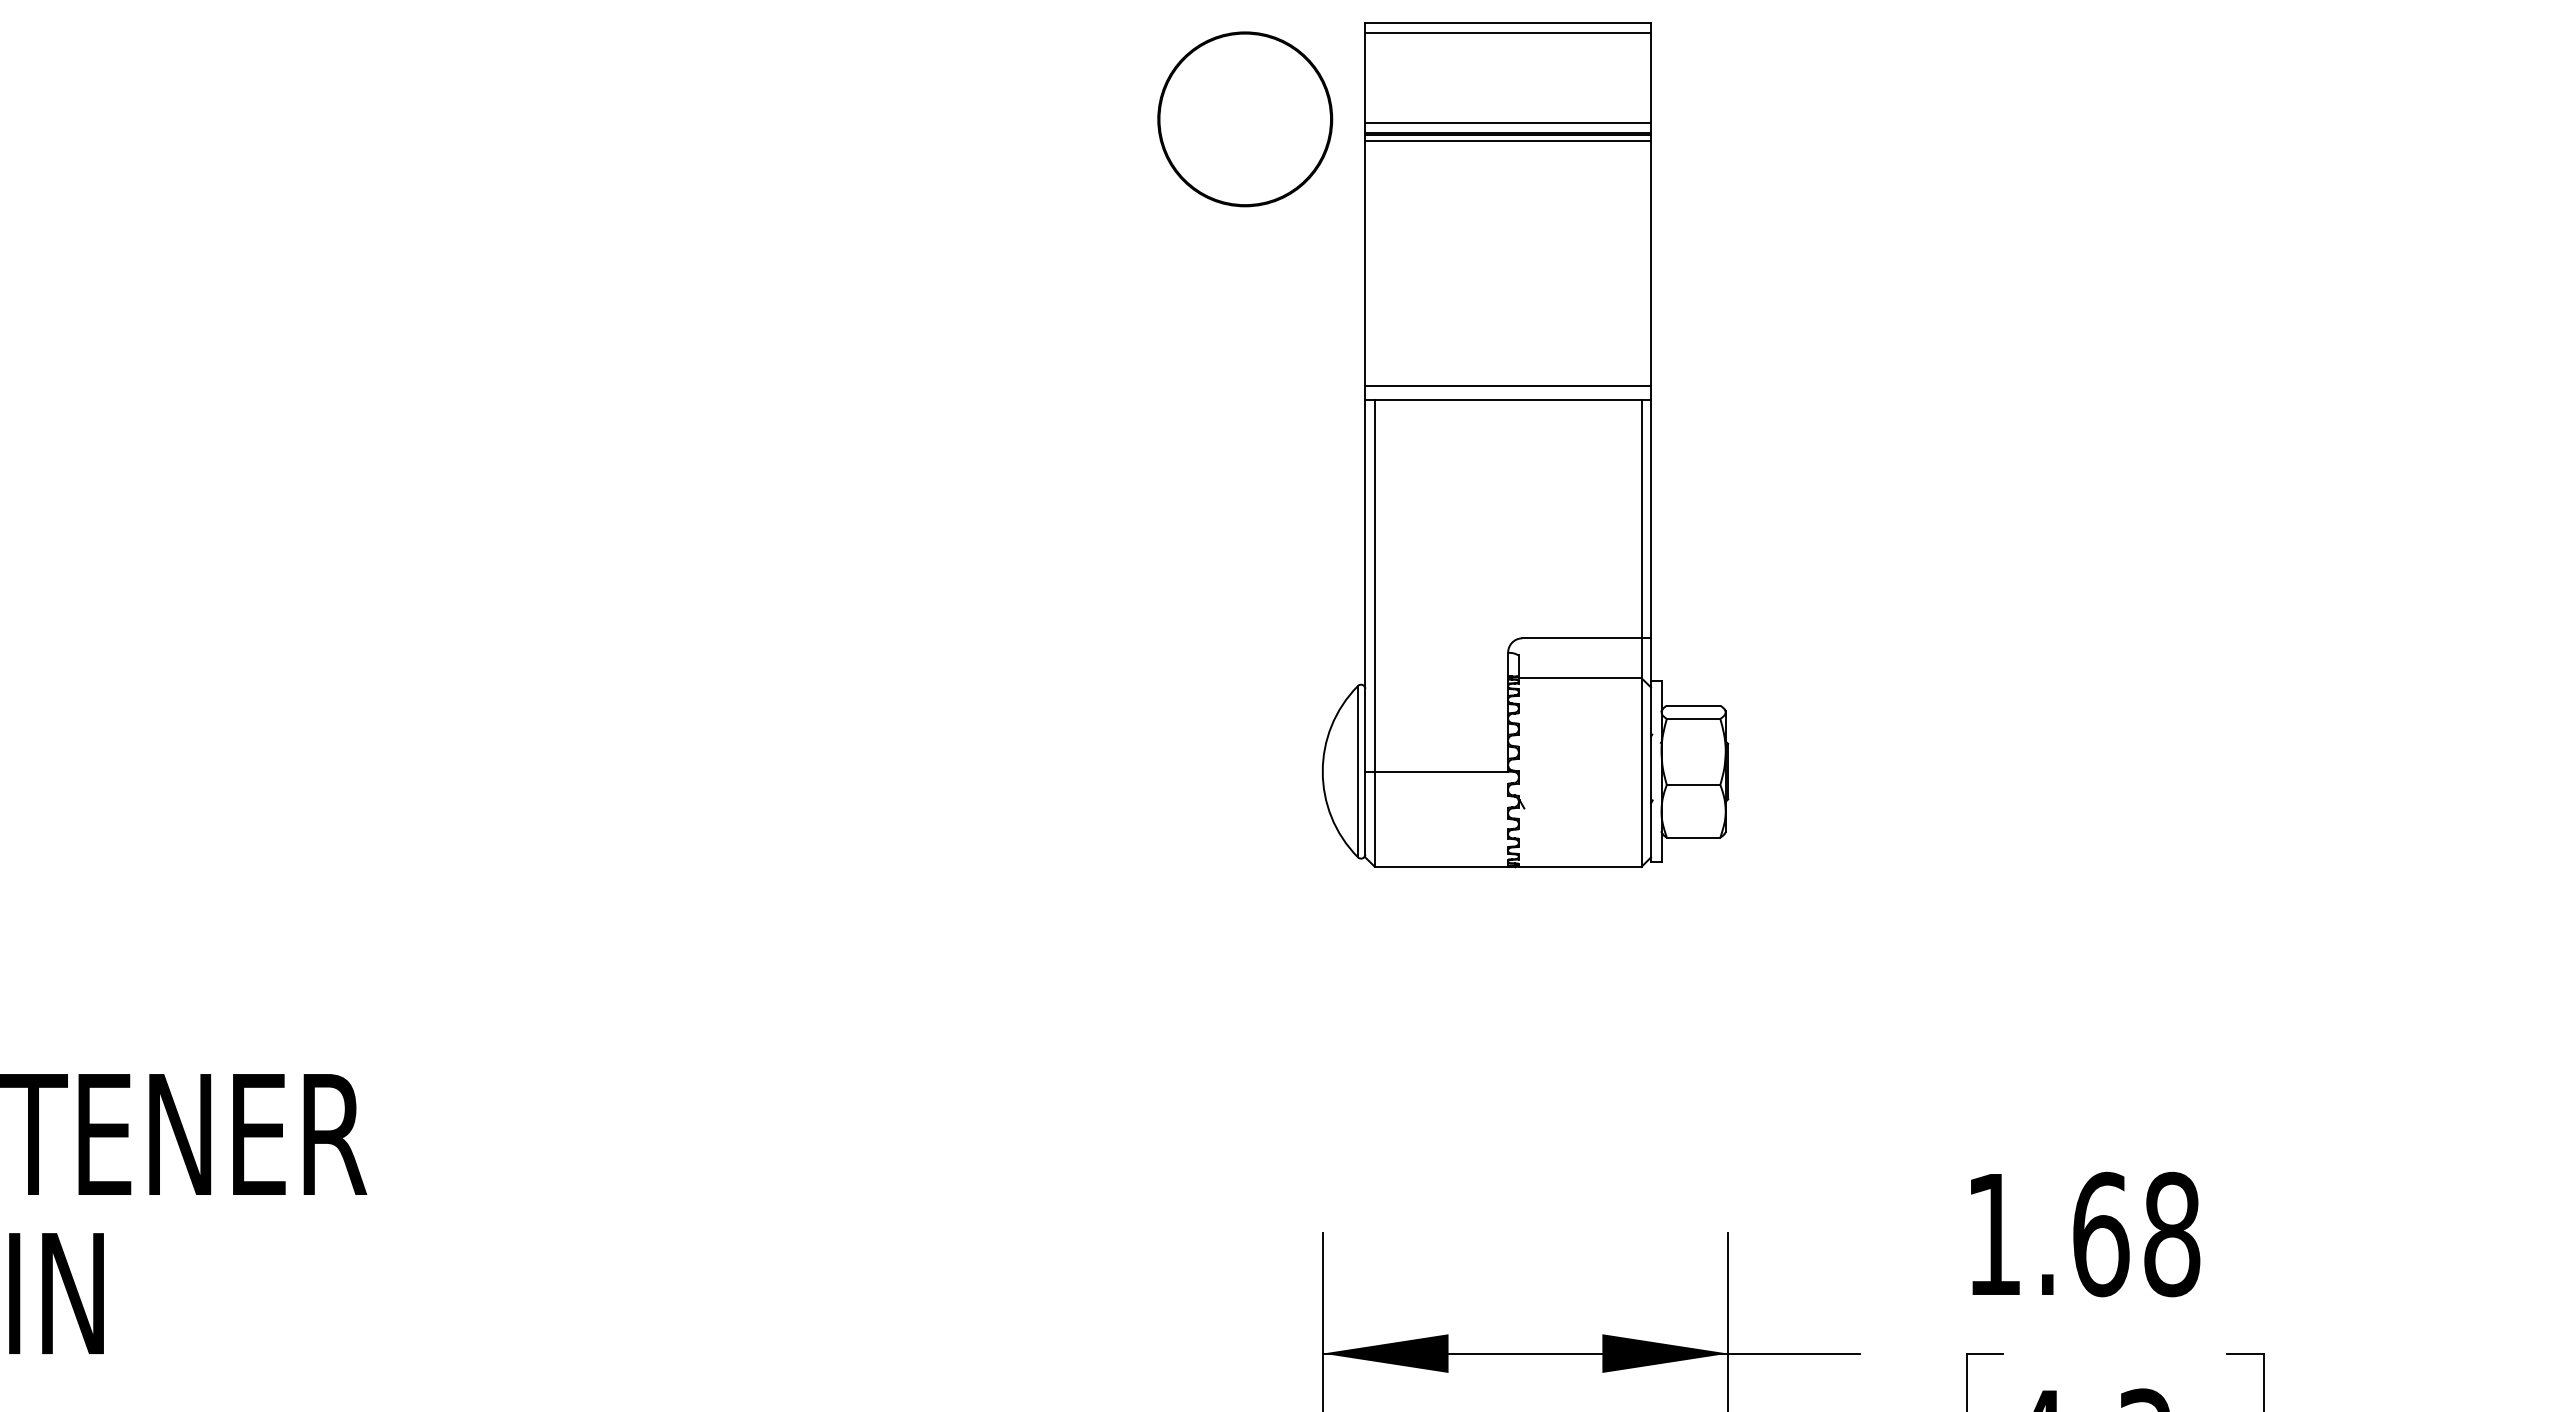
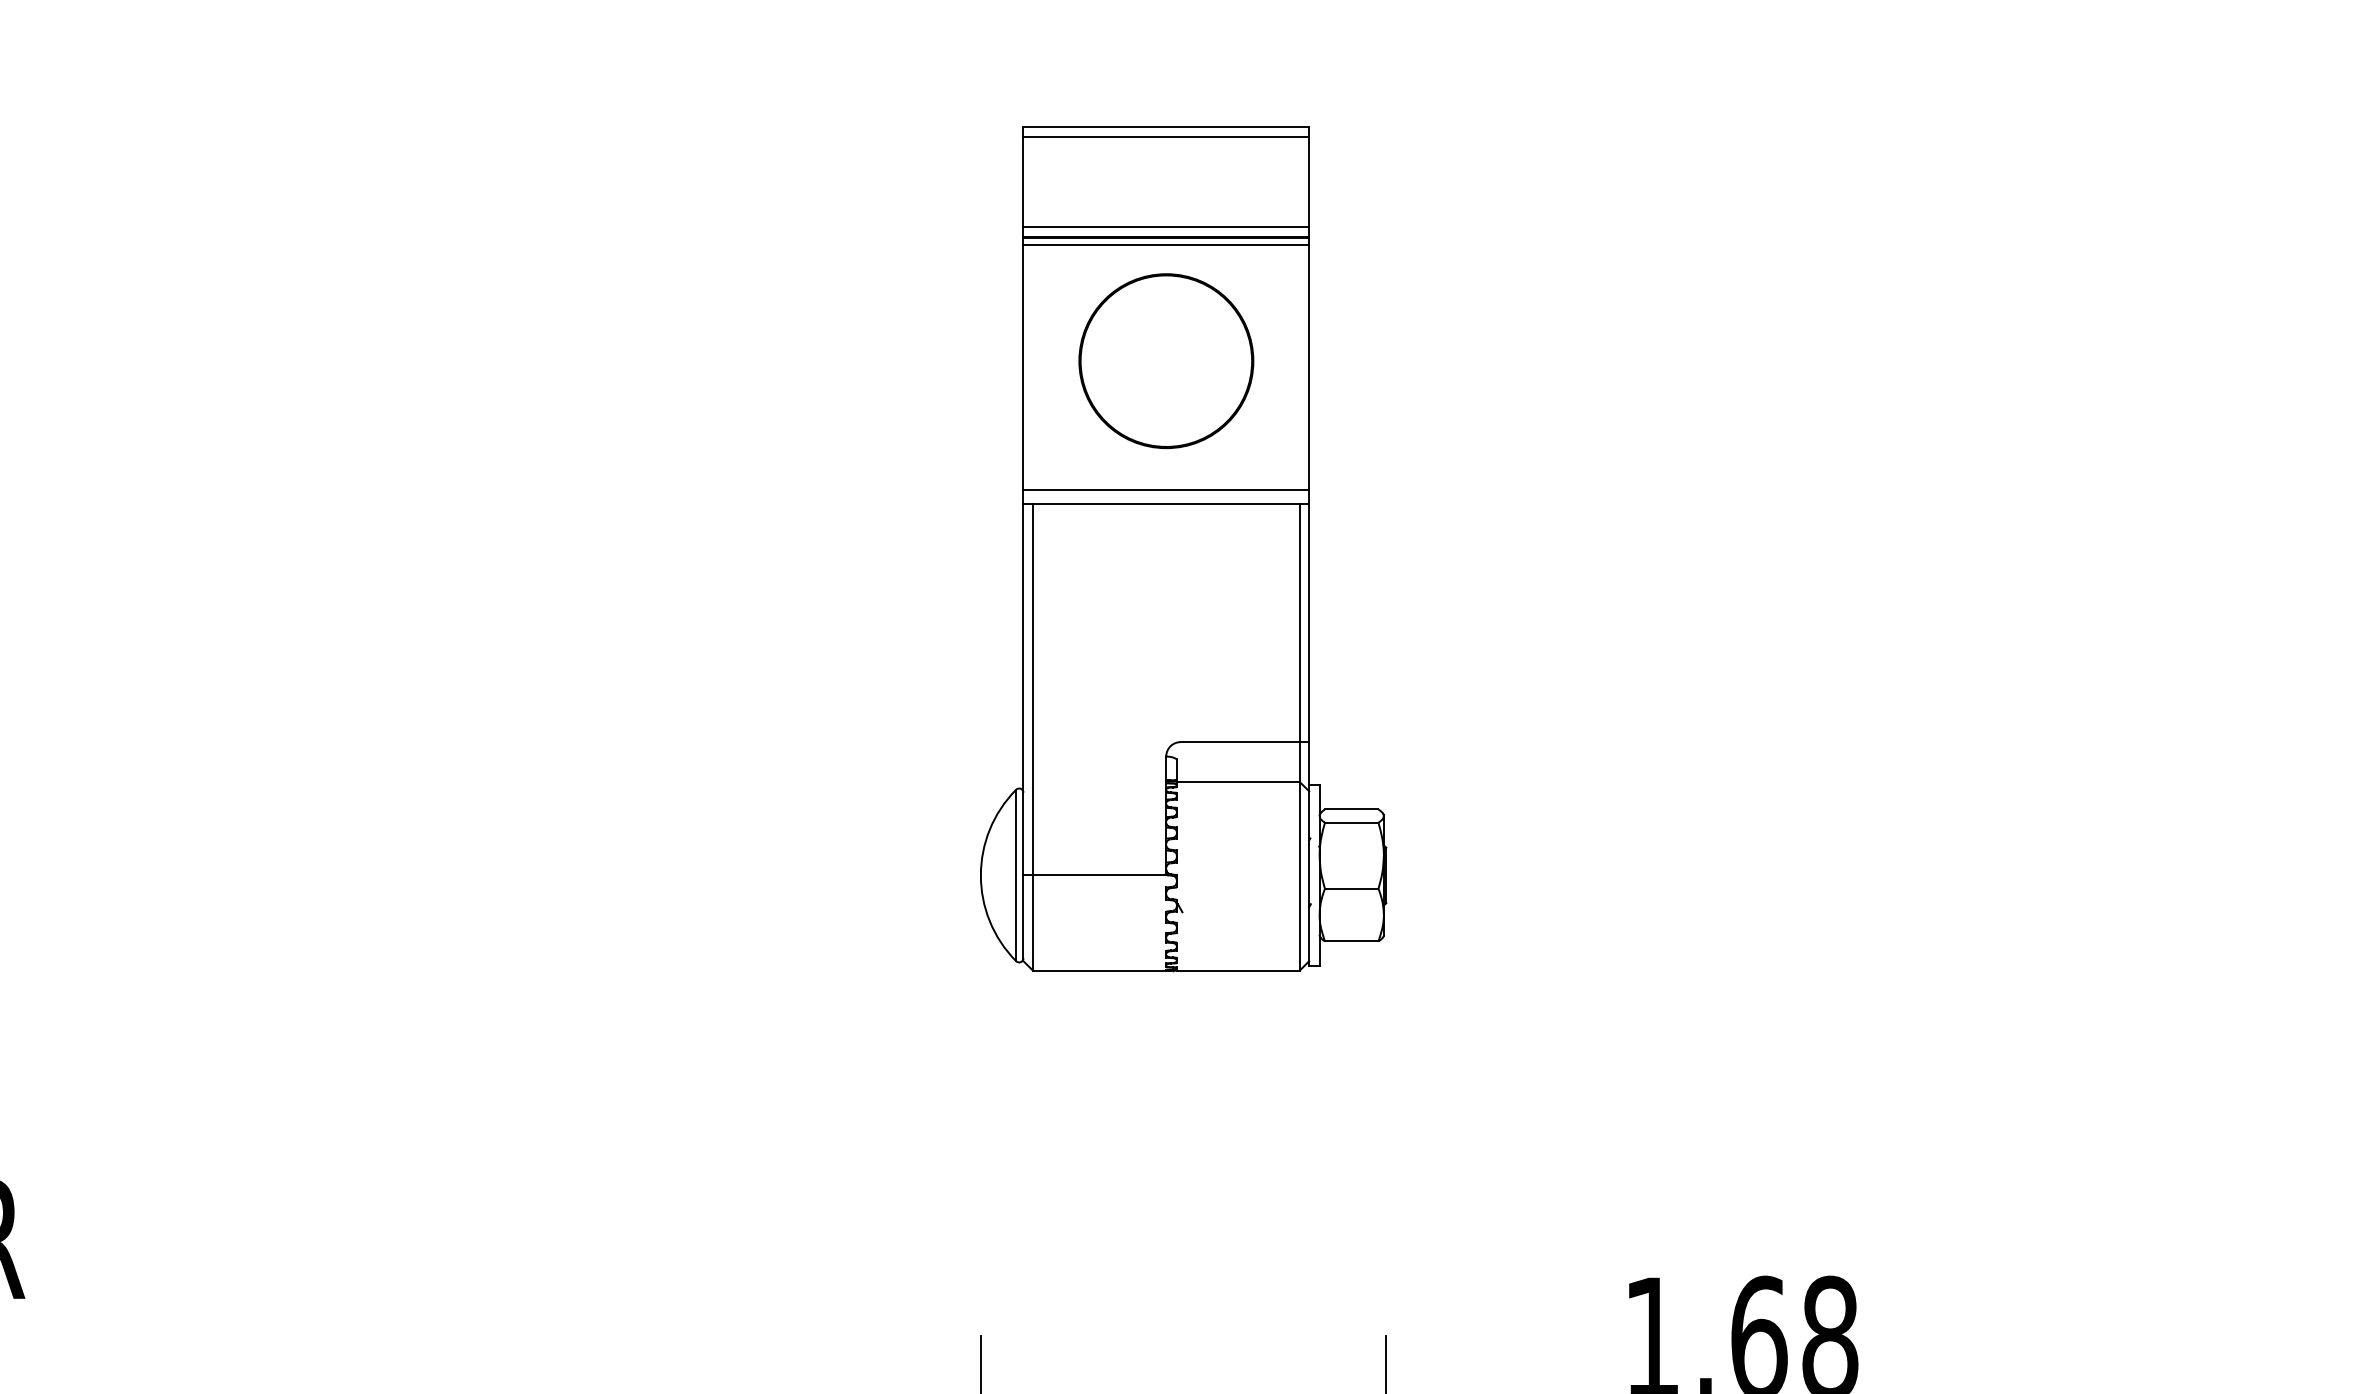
part: (1245, 119) -> (1166, 361), moved

